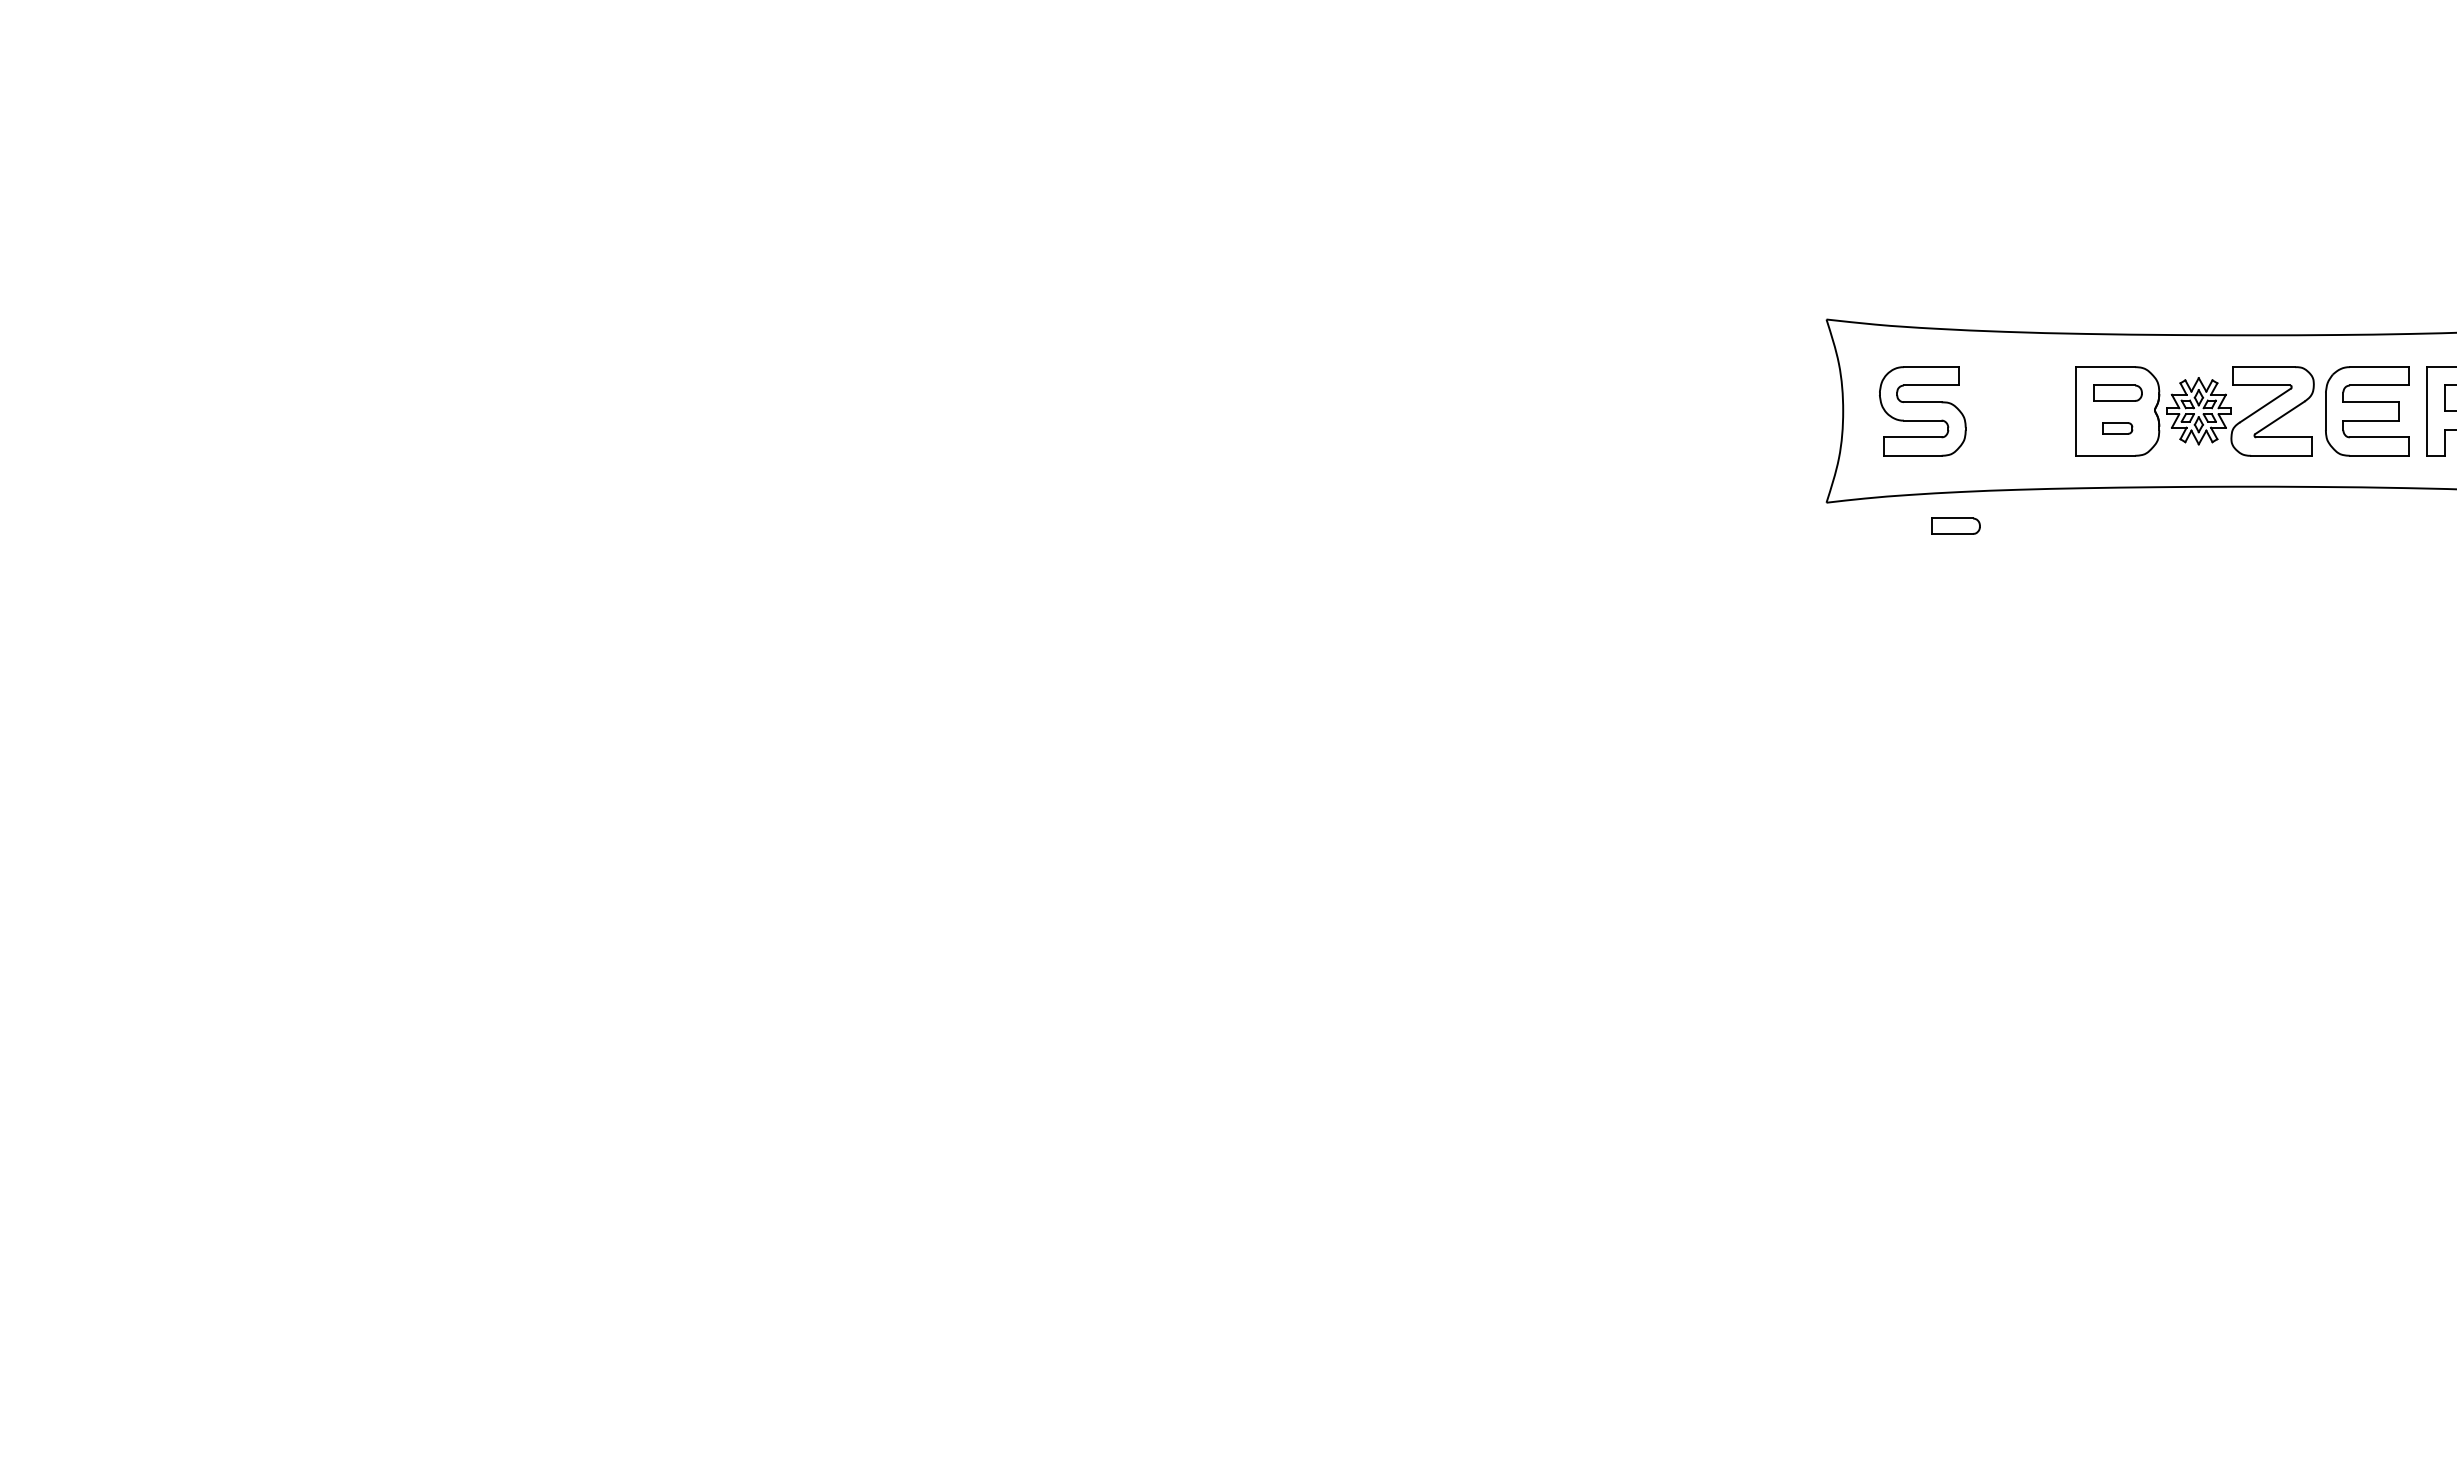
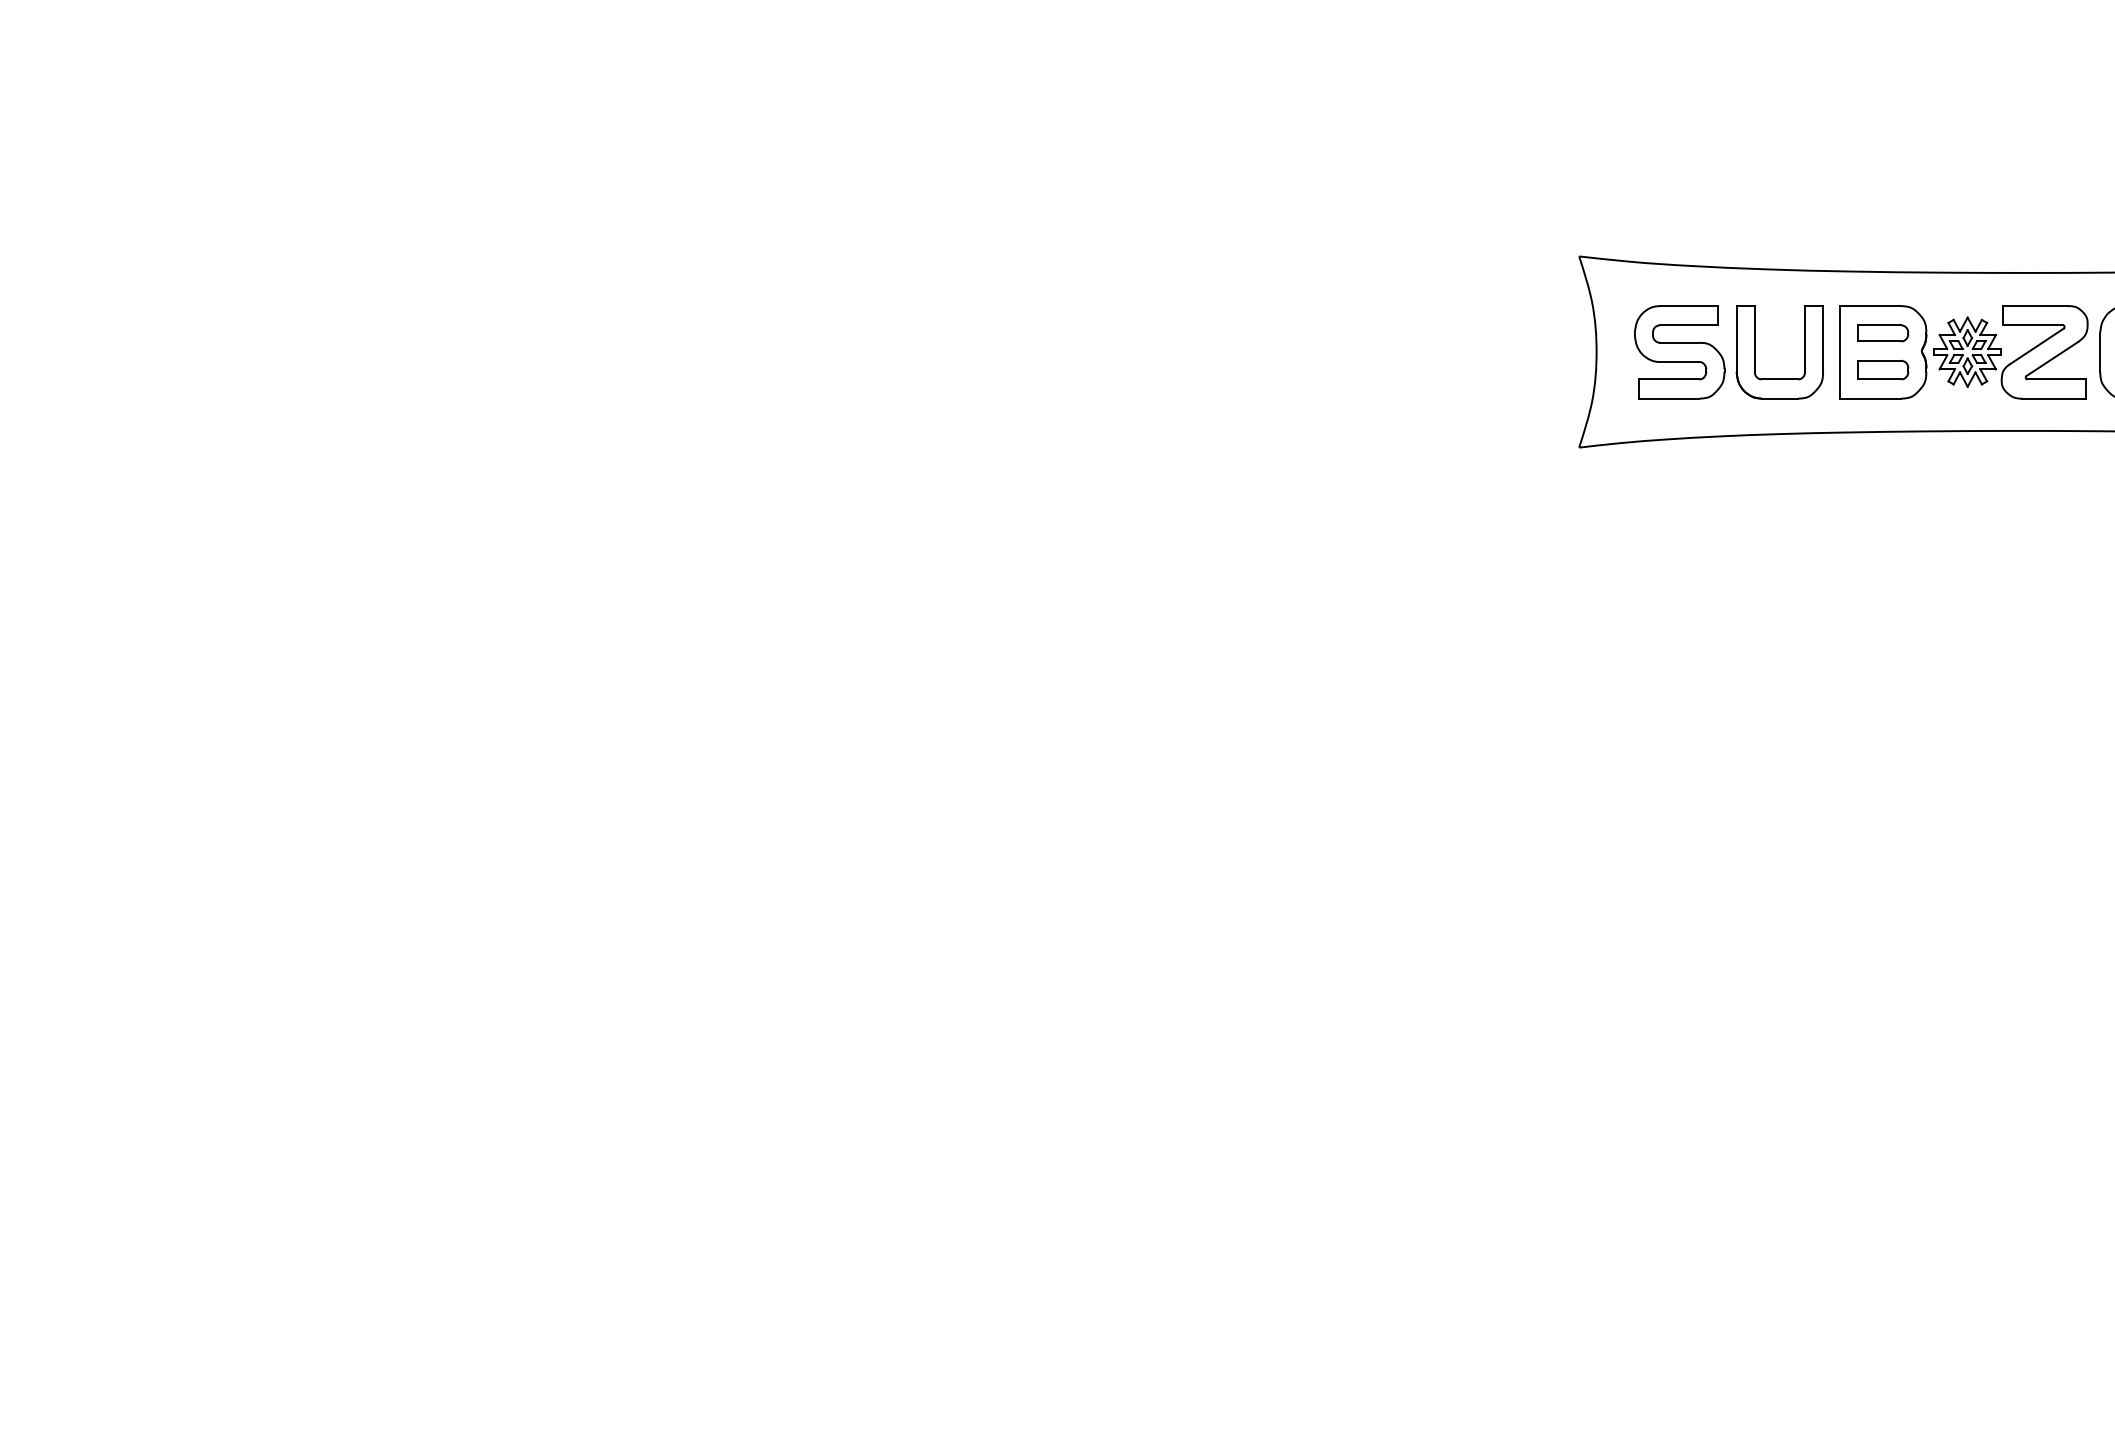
part: (1995, 411) -> (1755, 352), added
part: (2117, 428) -> (1882, 370), size x1.67
part: (1955, 525) -> (1713, 471), removed

